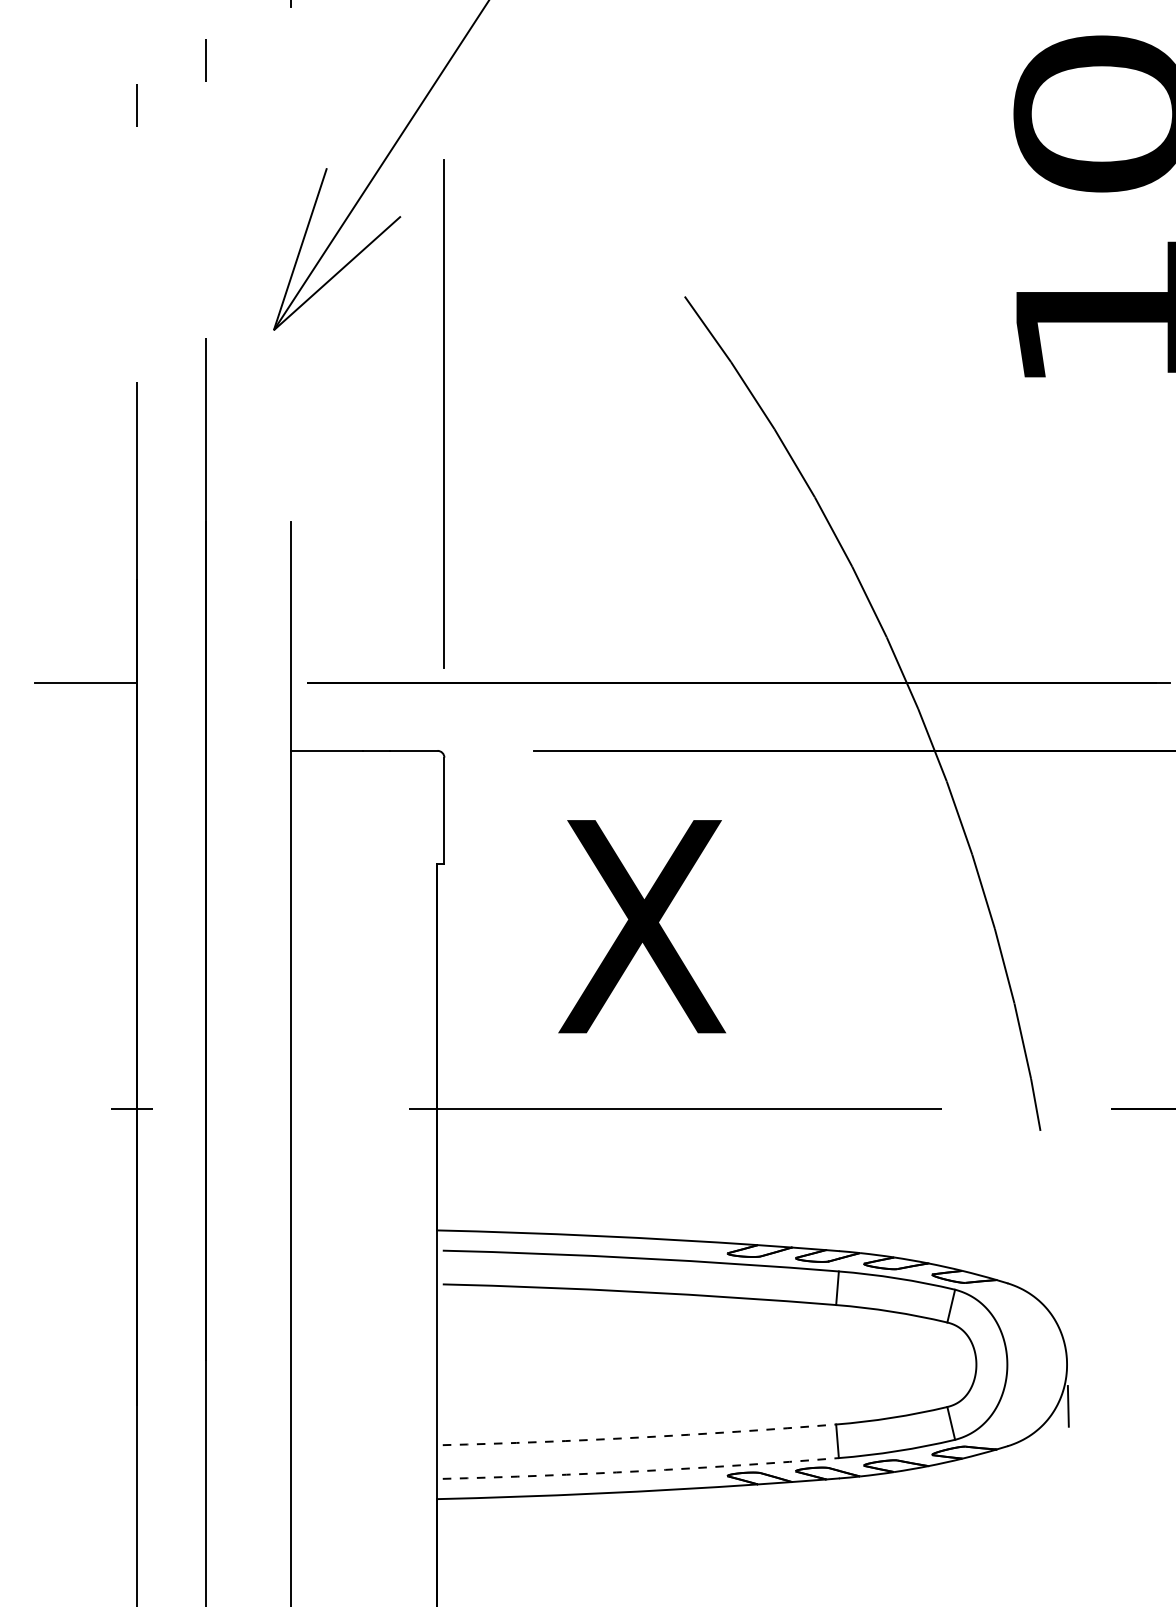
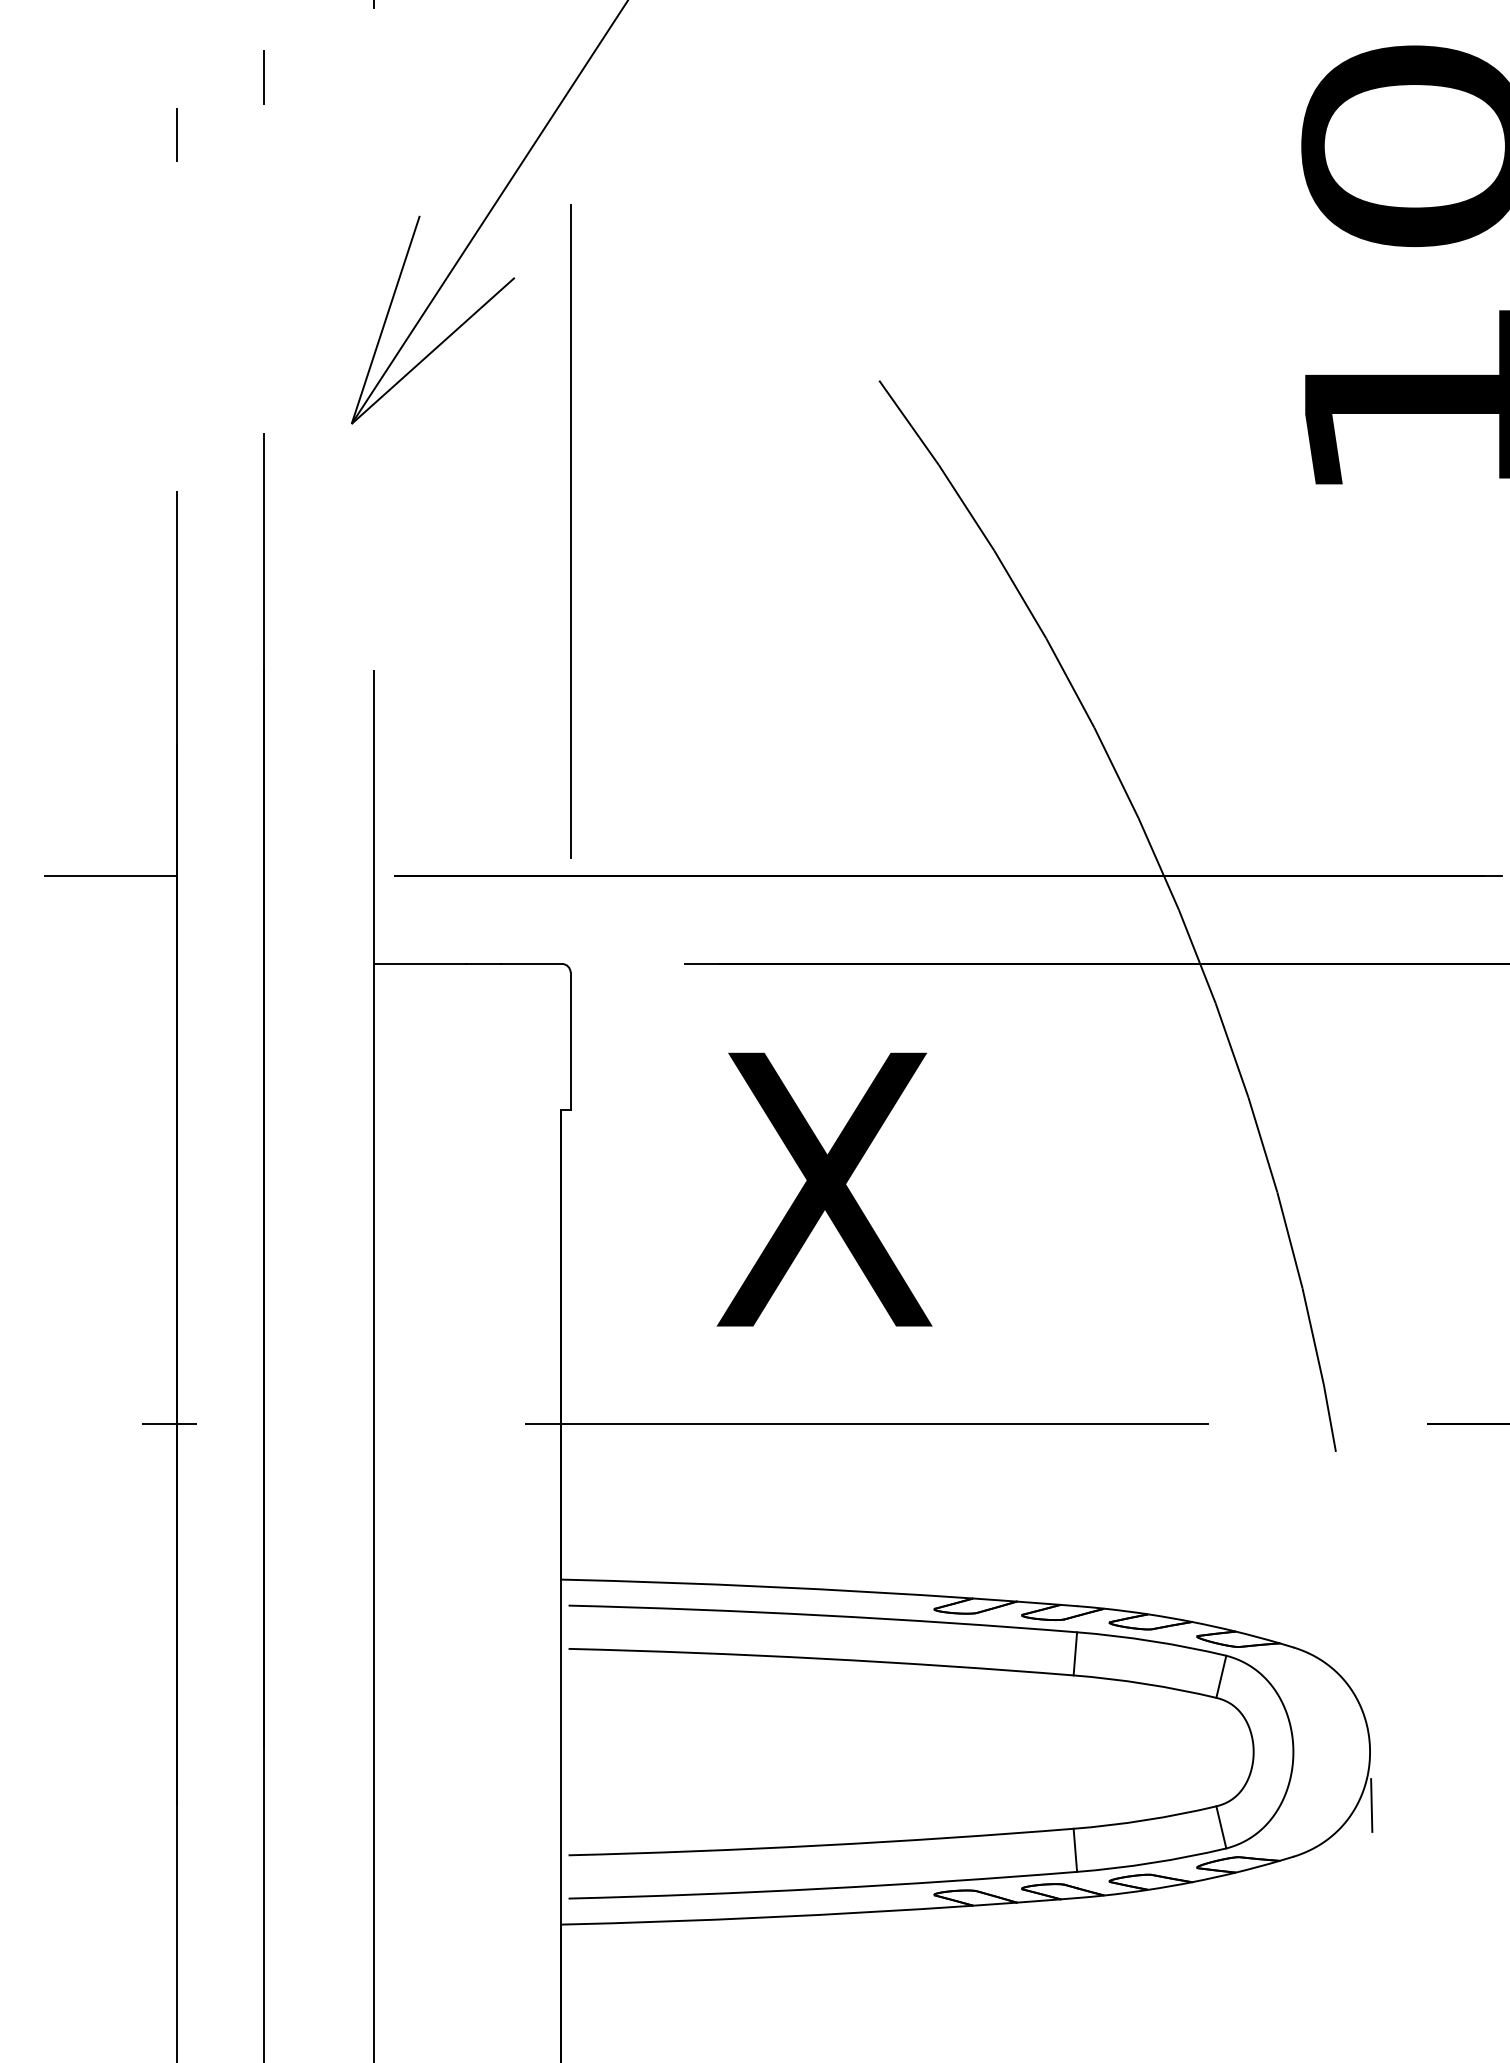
arc: (639, 1437) -> (821, 1845), dashed -> solid
arc: (641, 1471) -> (823, 1888), dashed -> solid

